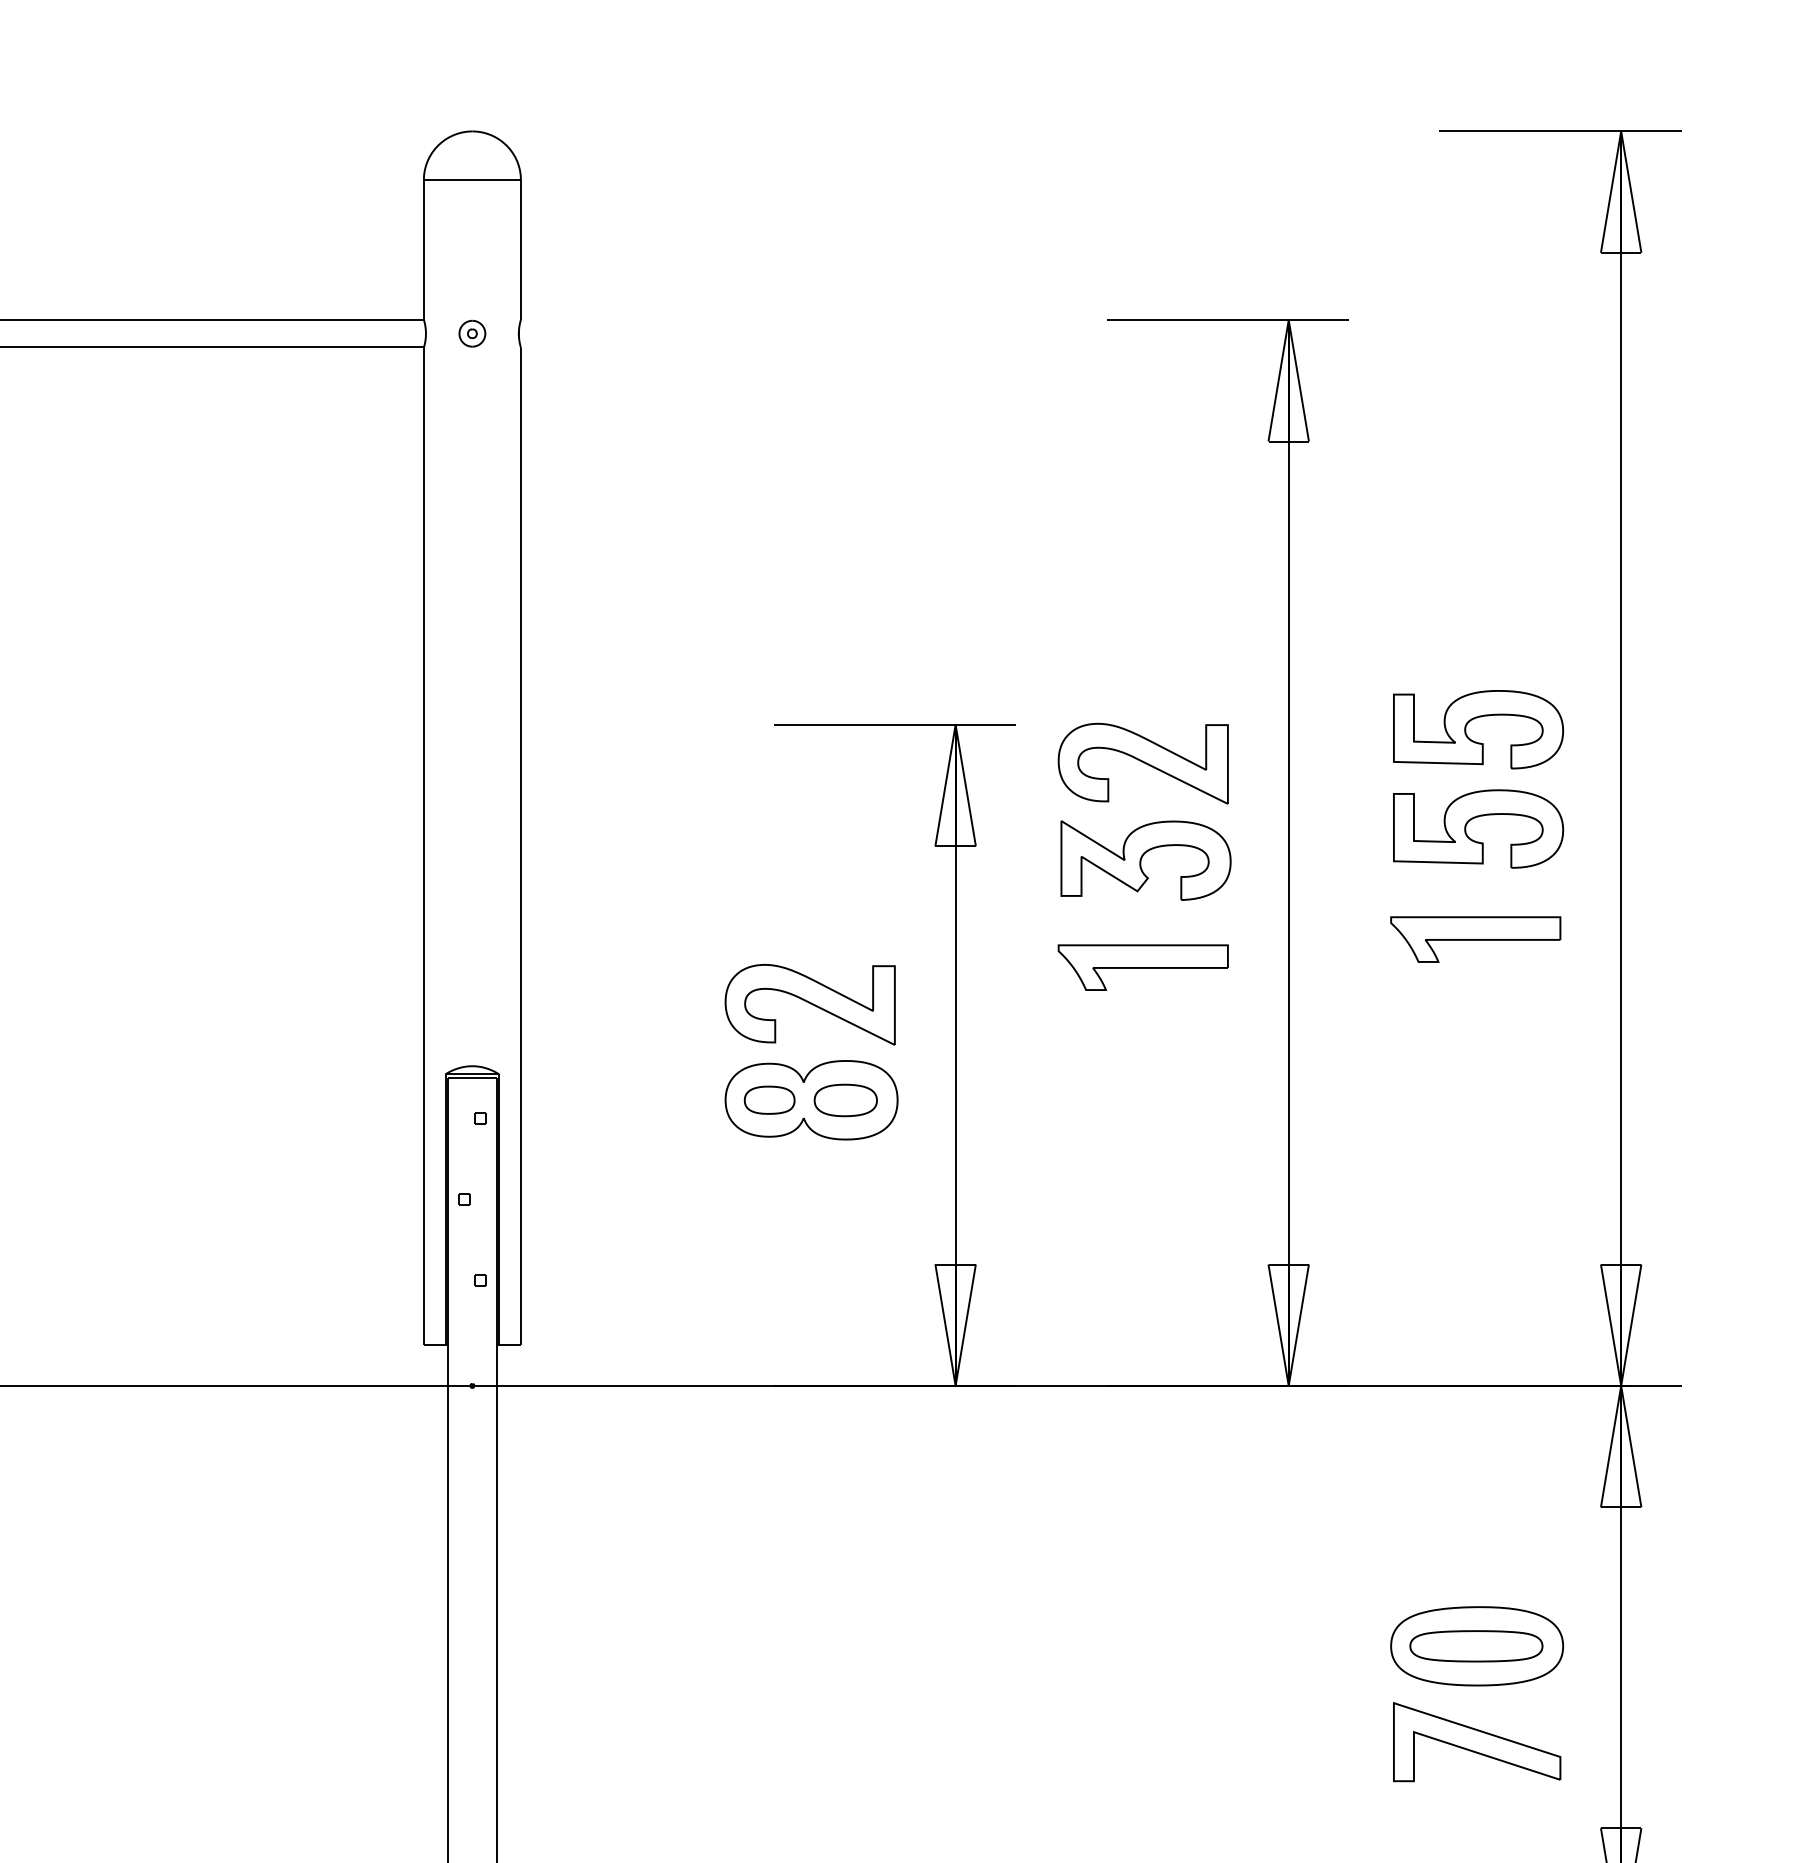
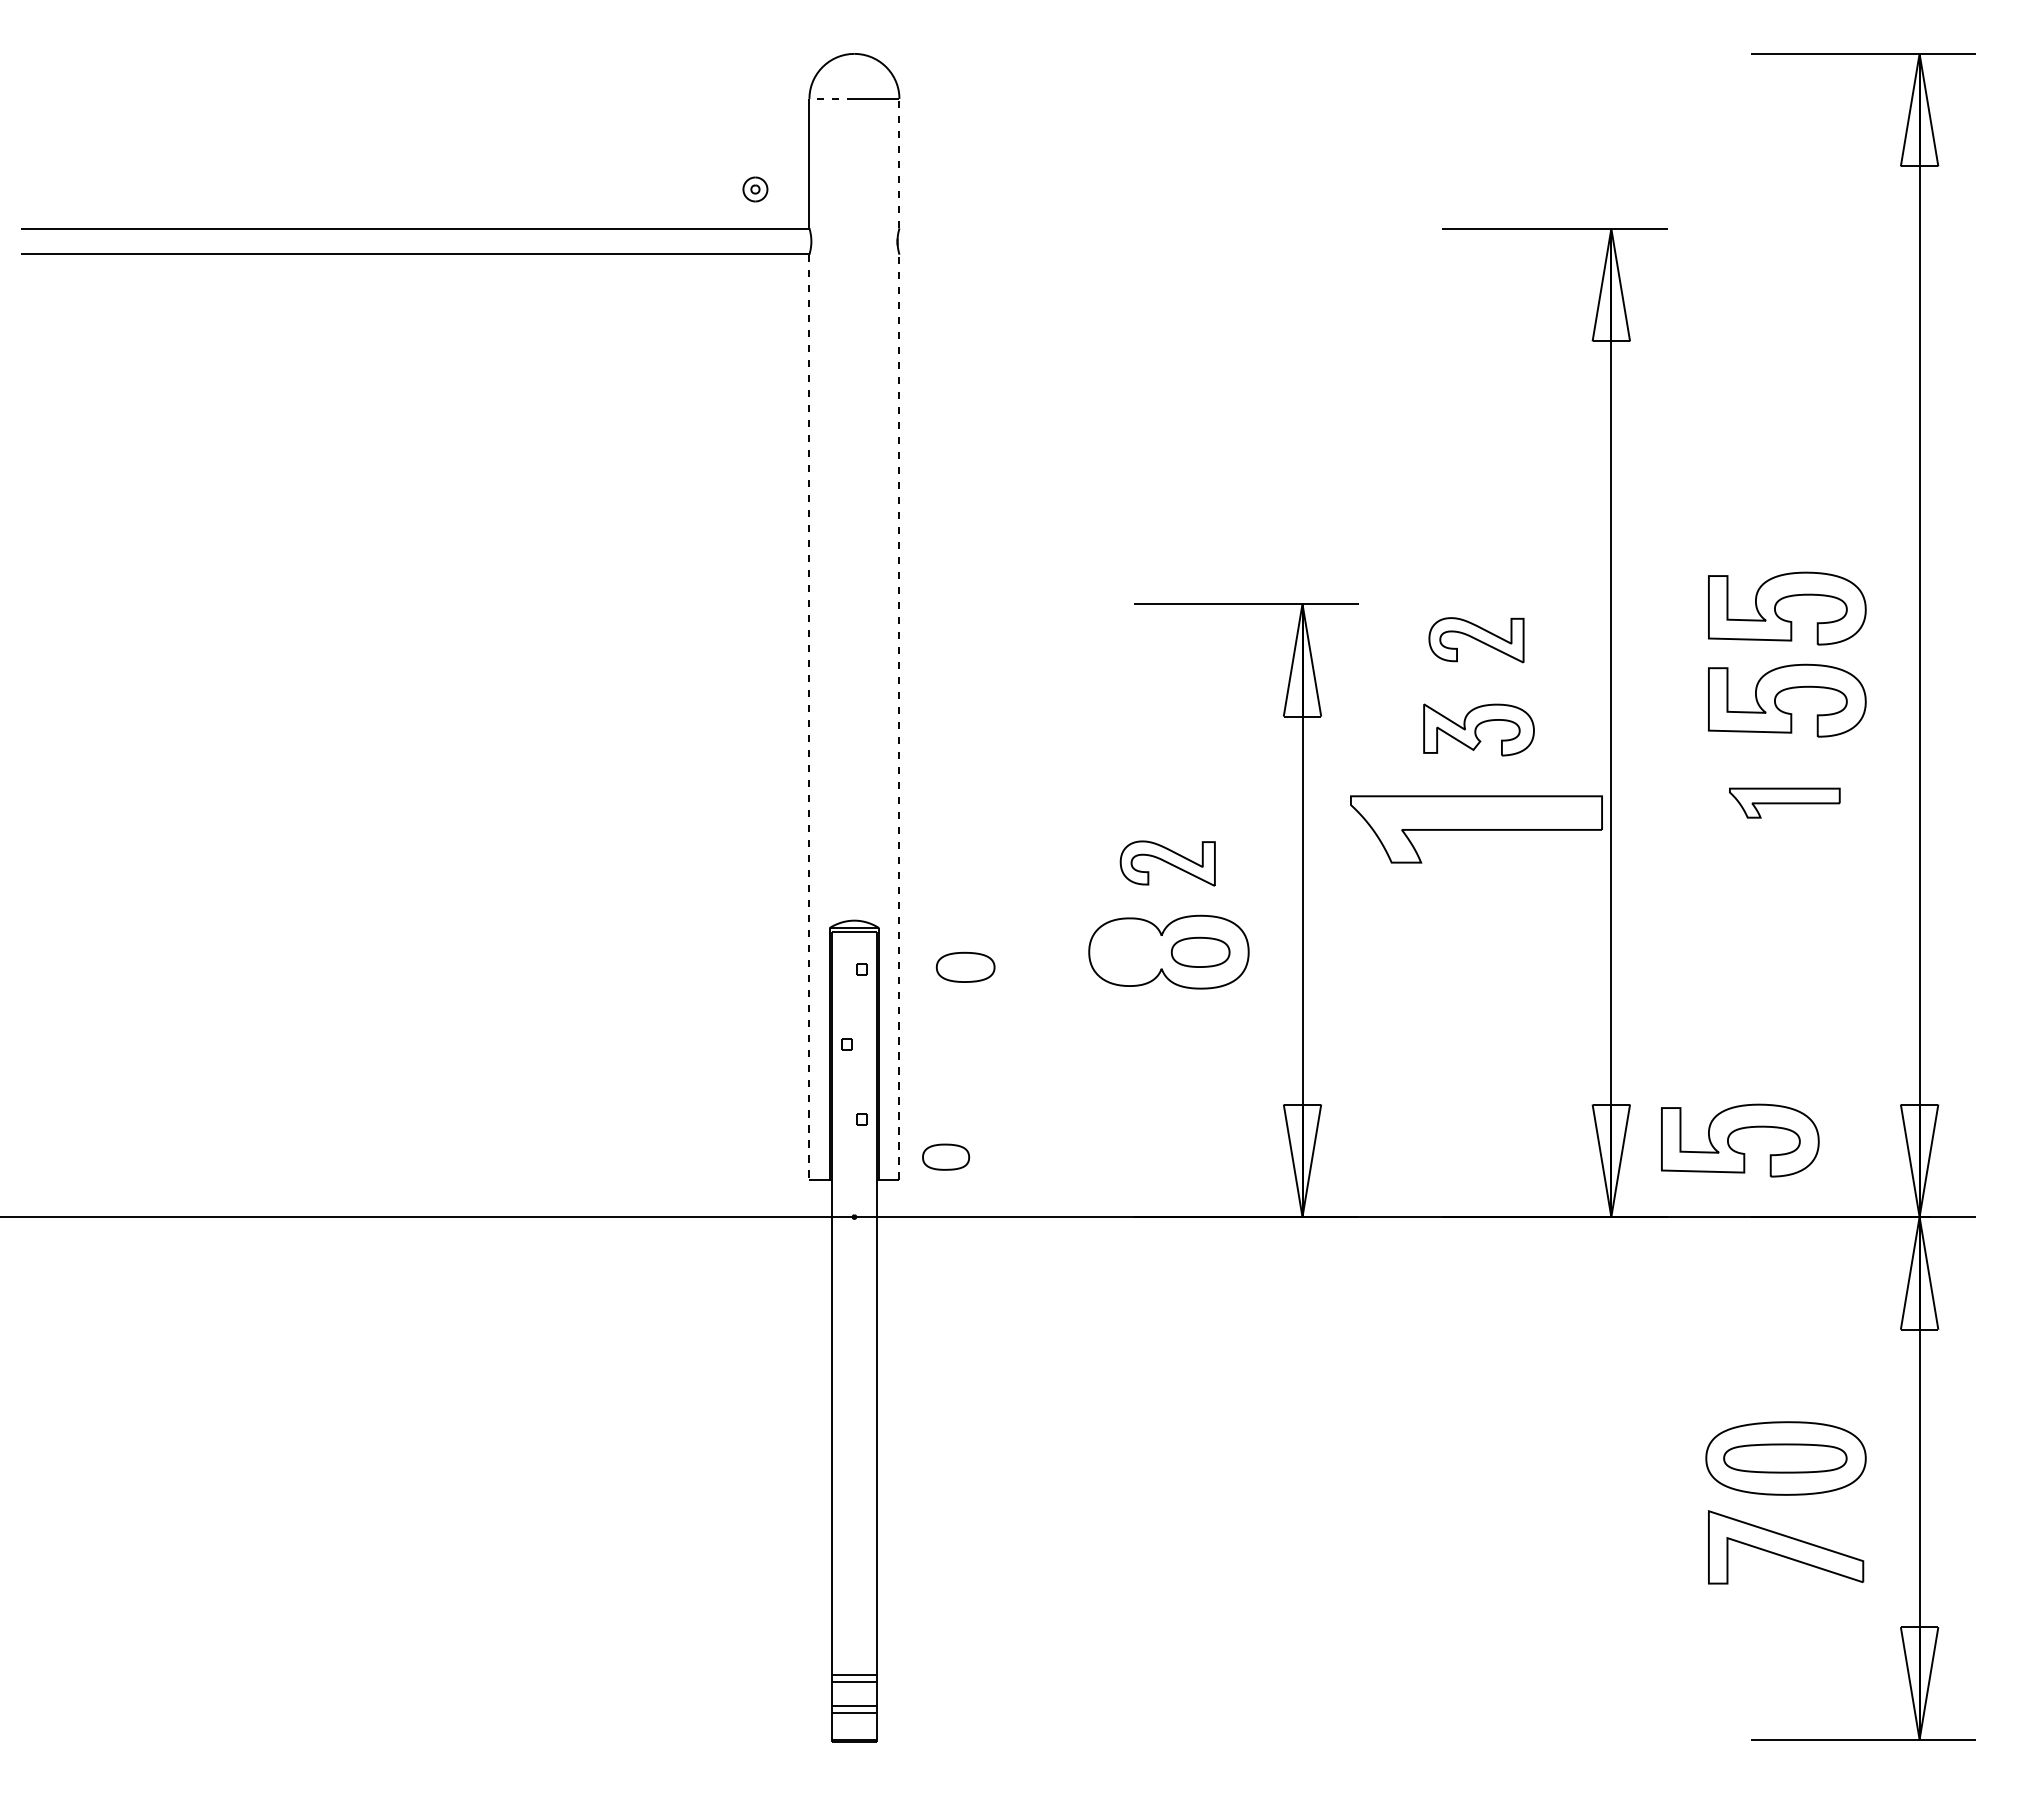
line: (447, 179) -> (831, 98), solid -> dashed
line: (521, 249) -> (899, 163), solid -> dashed
part: (472, 333) -> (755, 189), moved
part: (1143, 764) -> (1476, 640), size x0.6
line: (521, 846) -> (899, 716), solid -> dashed
line: (423, 847) -> (809, 717), solid -> dashed
part: (1145, 860) -> (1478, 729), size x0.7
part: (1475, 938) -> (1784, 802), size x0.7
part: (1143, 966) -> (1476, 828), size x1.6
part: (810, 1004) -> (1167, 863), size x0.6
part: (770, 1099) -> (946, 1156), moved
part: (592, 1115) -> (965, 966), added
part: (1425, 1292) -> (1738, 1130), added

